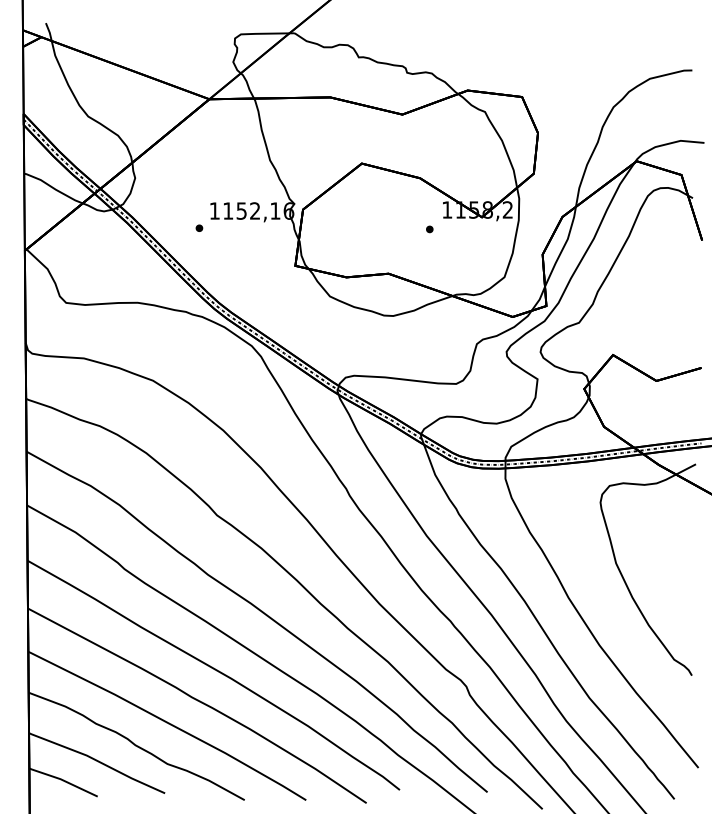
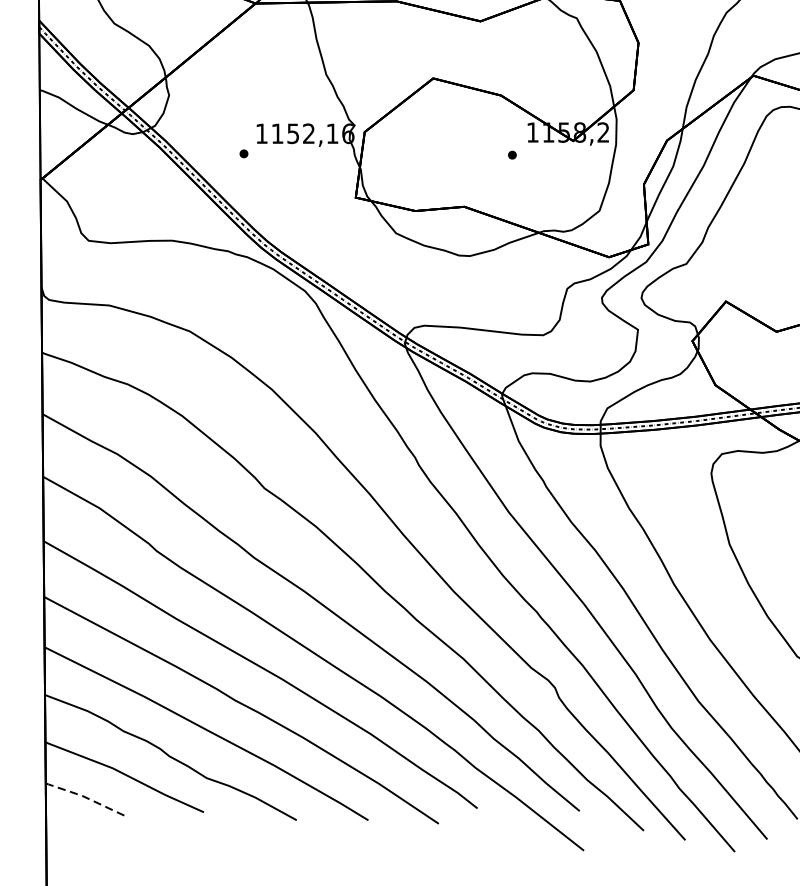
line: (63, 780) -> (85, 797), solid -> dashed

